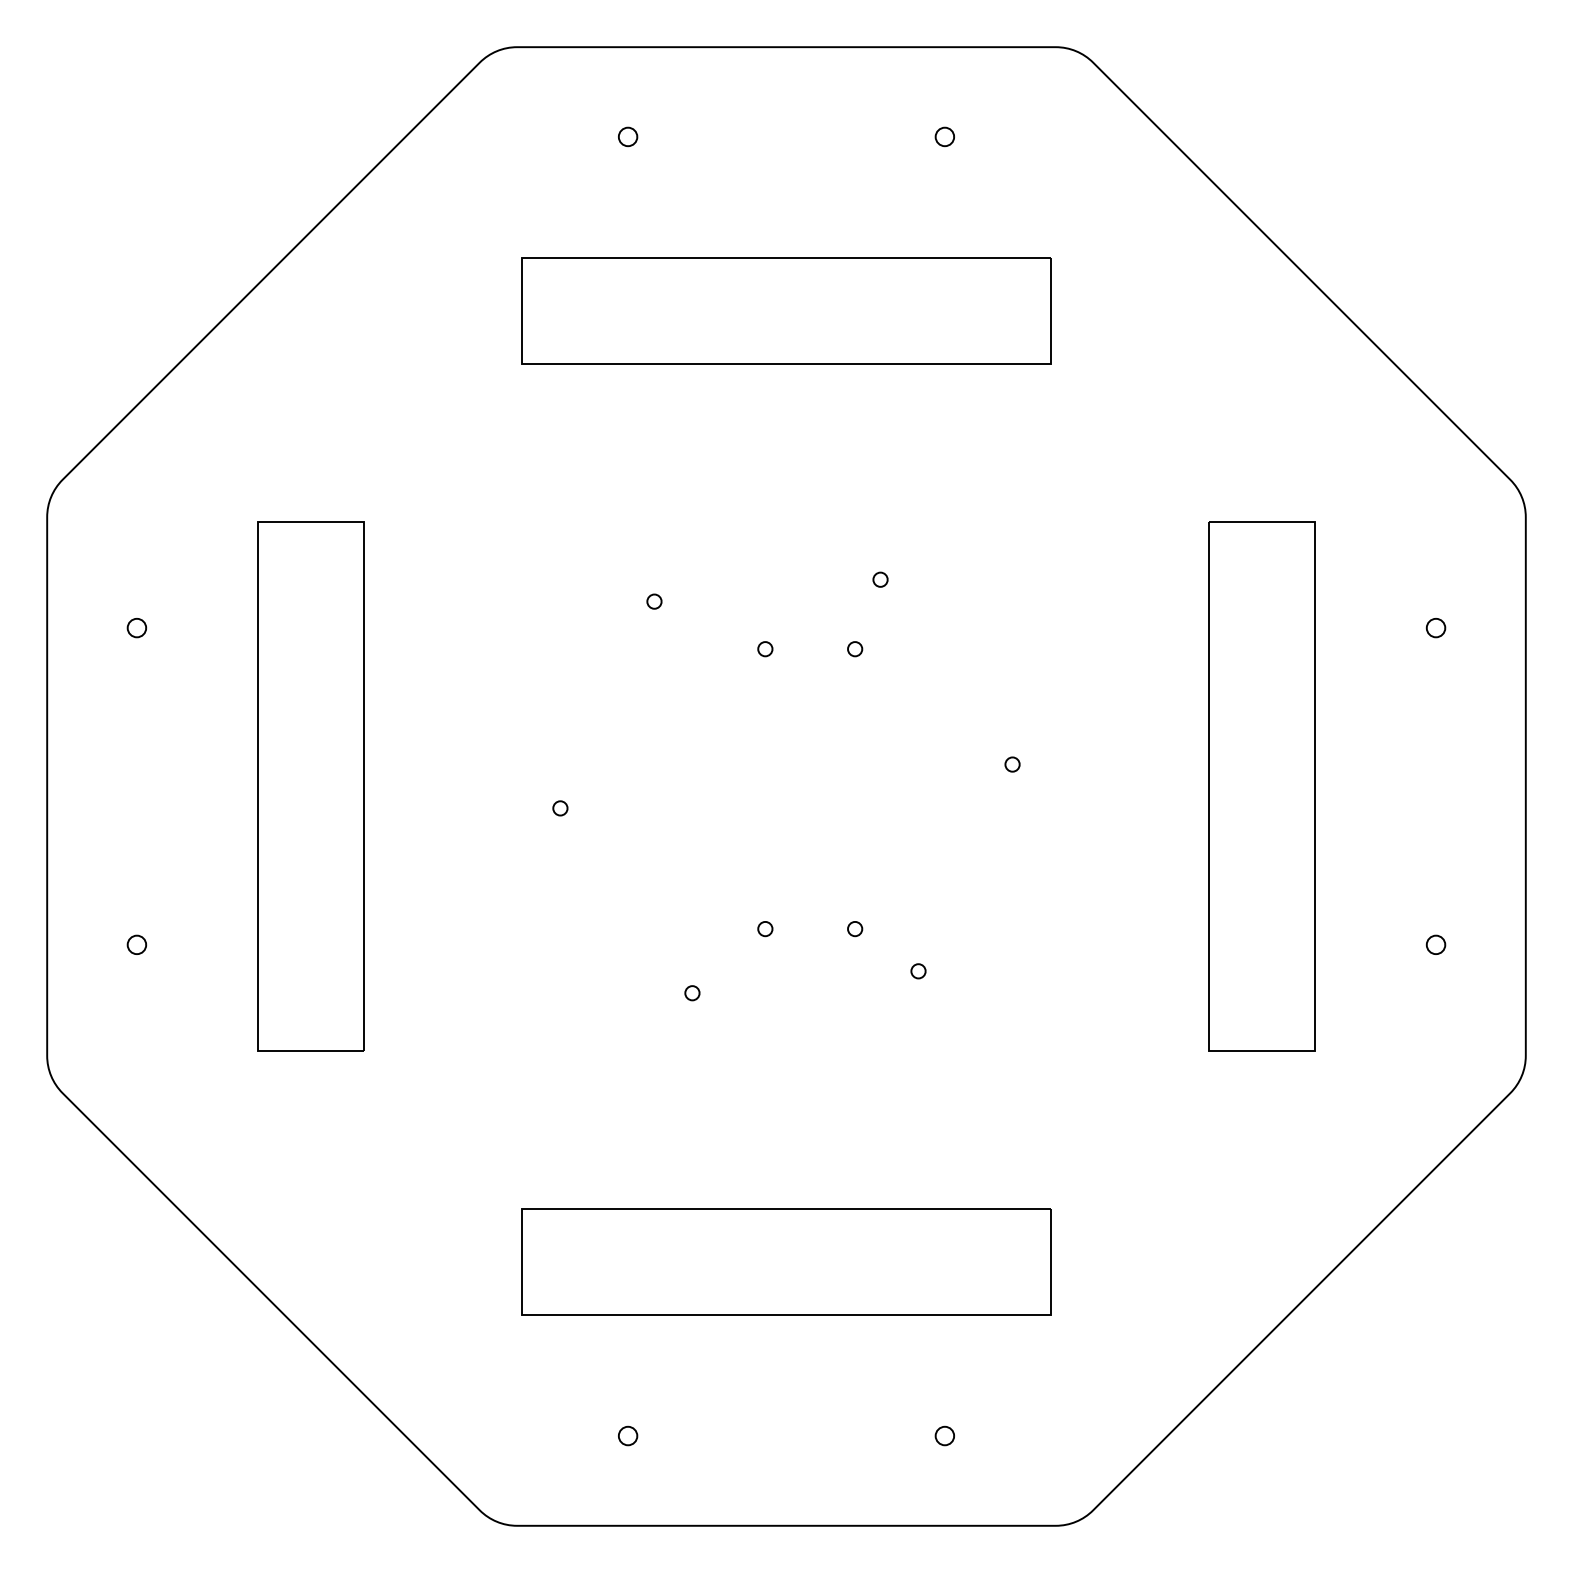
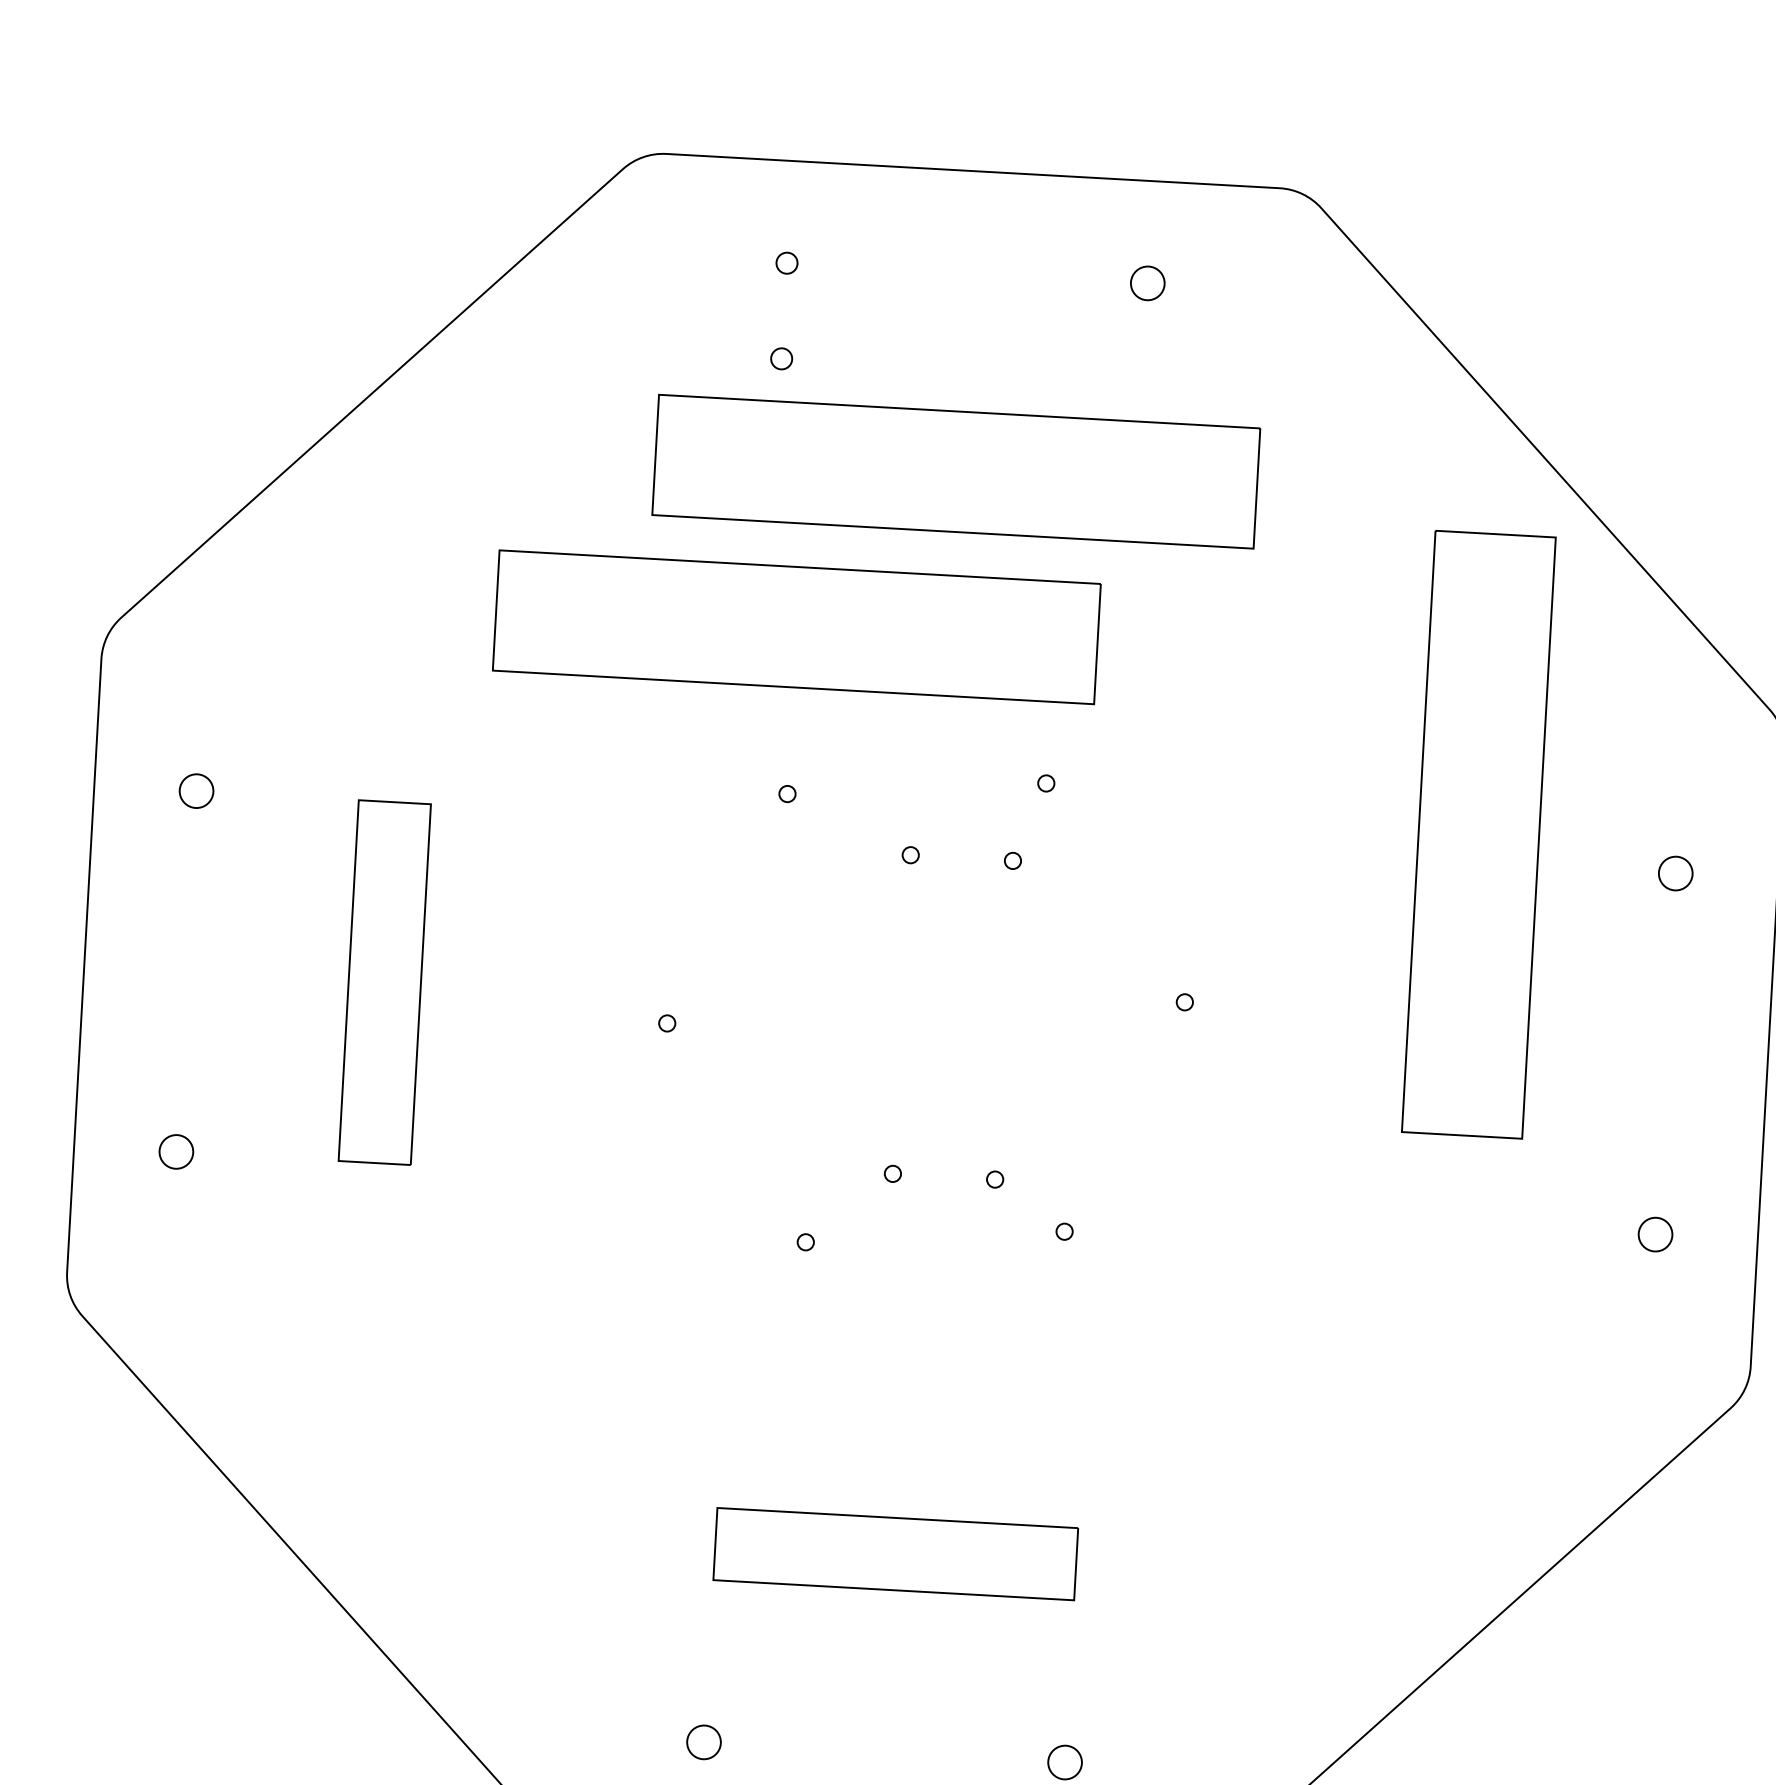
circle: (944, 136) -> (1147, 282), size x1.6
circle: (628, 220) -> (782, 358), added
part: (654, 454) -> (796, 626), added
circle: (136, 627) -> (196, 790), size x1.6
circle: (1435, 628) -> (1675, 874), size x1.6
part: (310, 786) -> (384, 982), size x0.6
part: (1261, 786) -> (1478, 834), moved
circle: (136, 944) -> (175, 1151), size x1.6
circle: (1435, 944) -> (1654, 1234), size x1.6
part: (786, 1261) -> (895, 1553), size x0.6
circle: (628, 1435) -> (704, 1741), size x1.6
circle: (944, 1435) -> (1064, 1761), size x1.6

